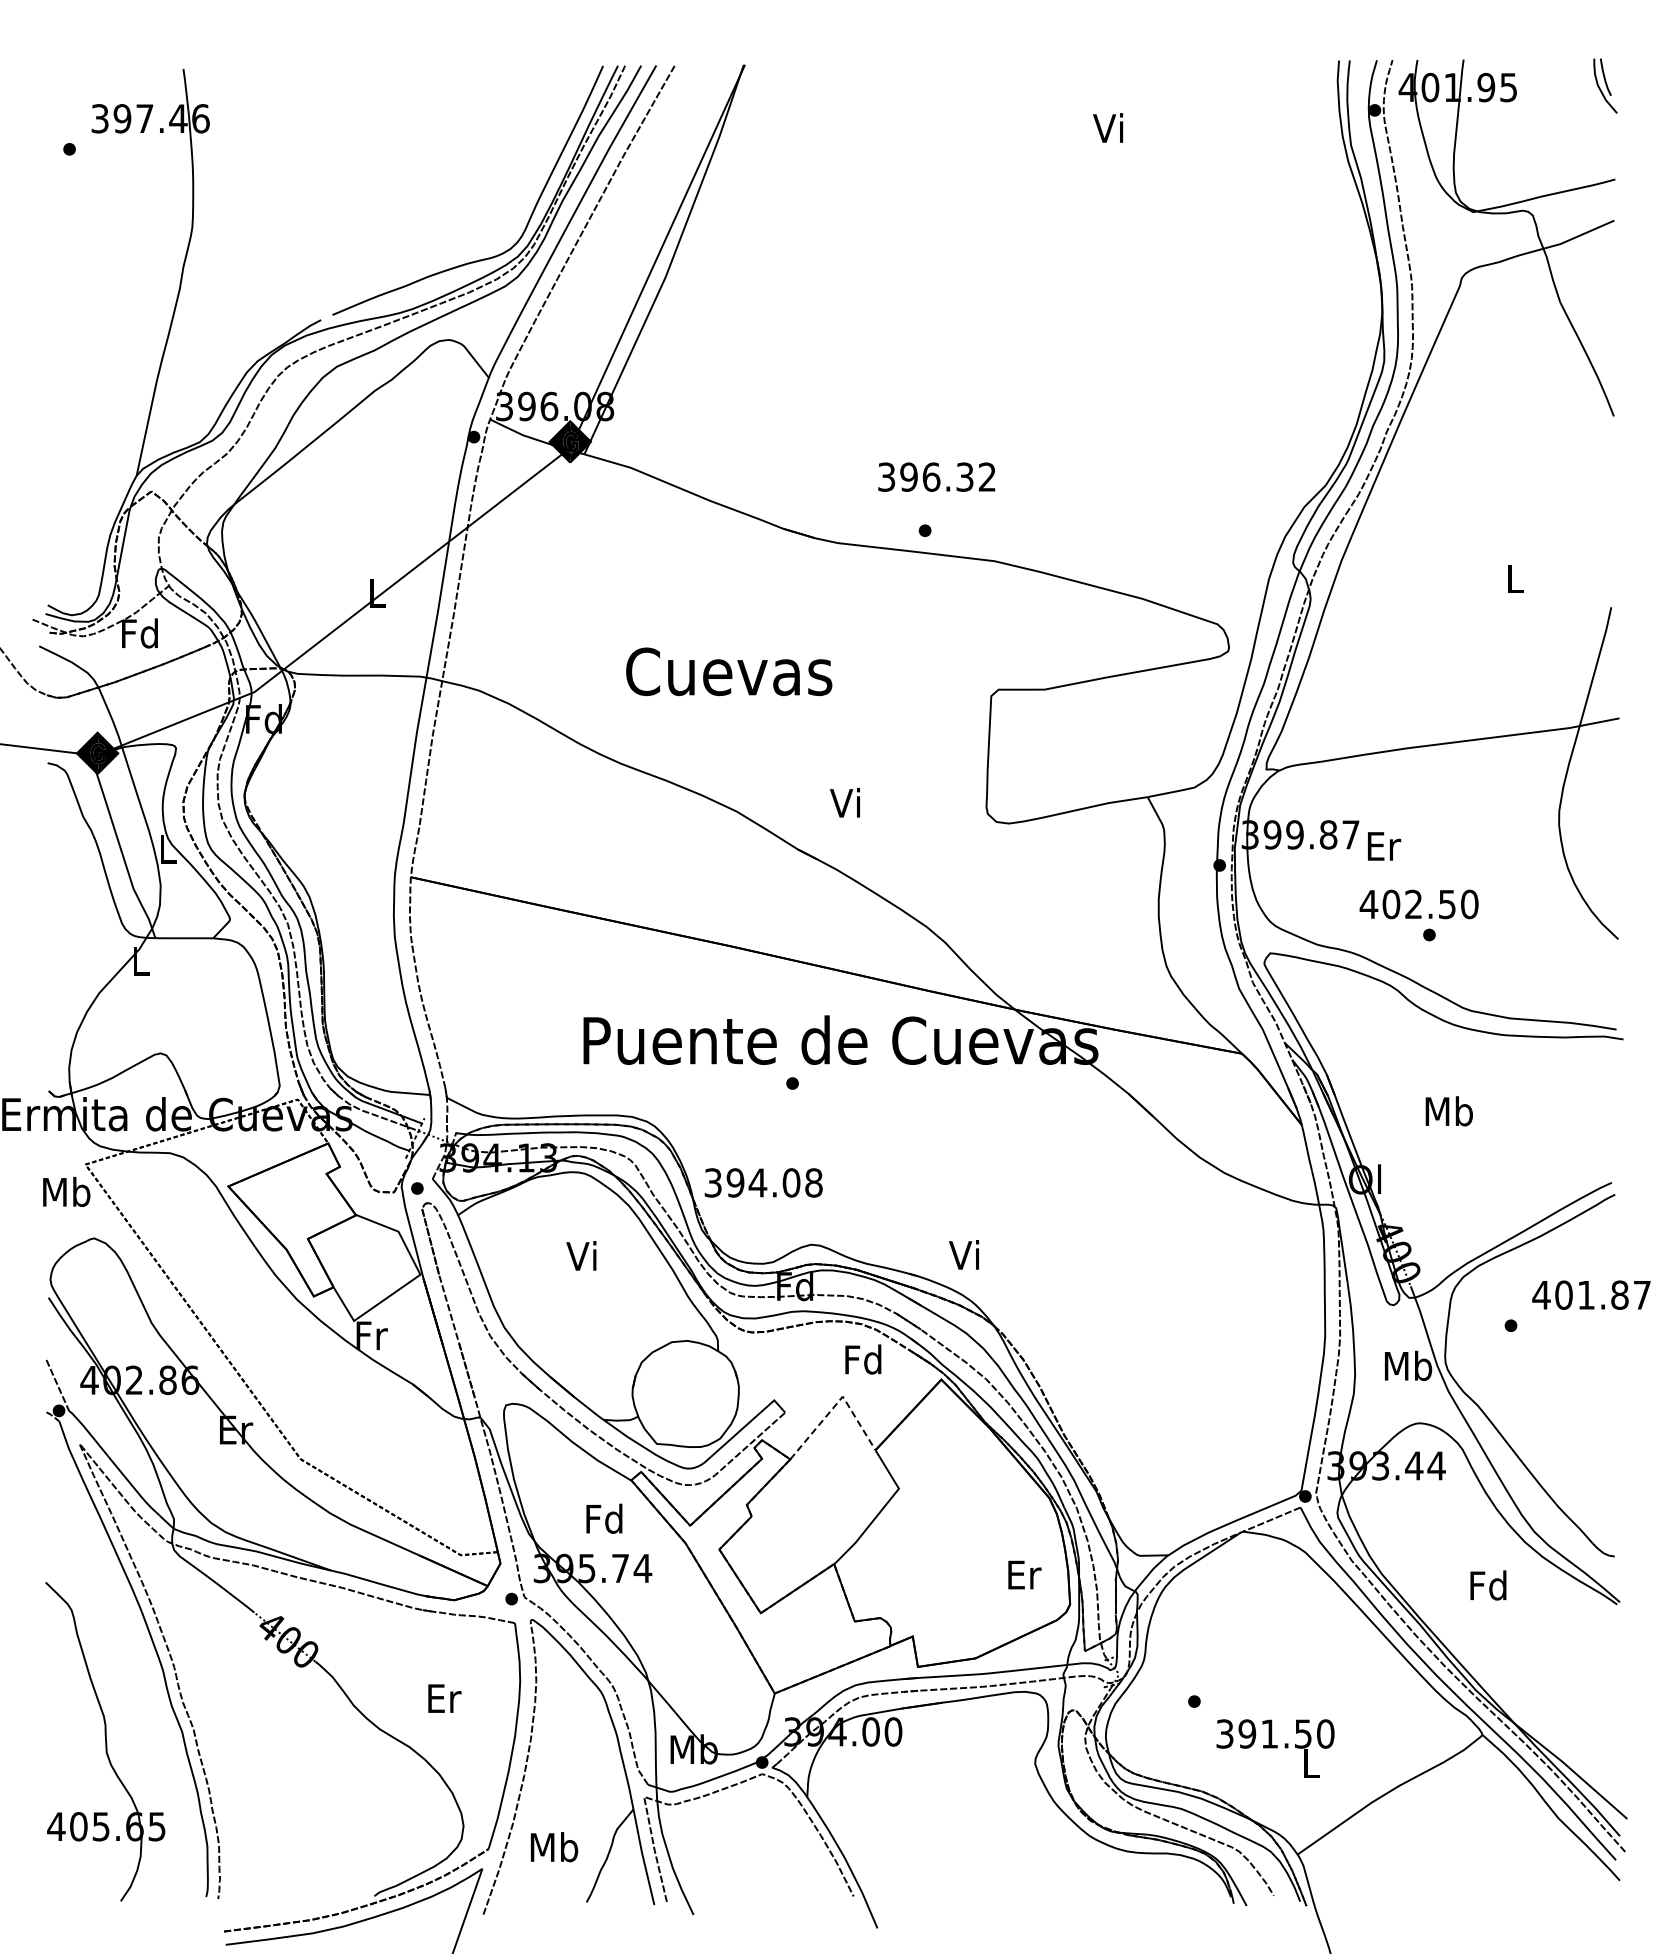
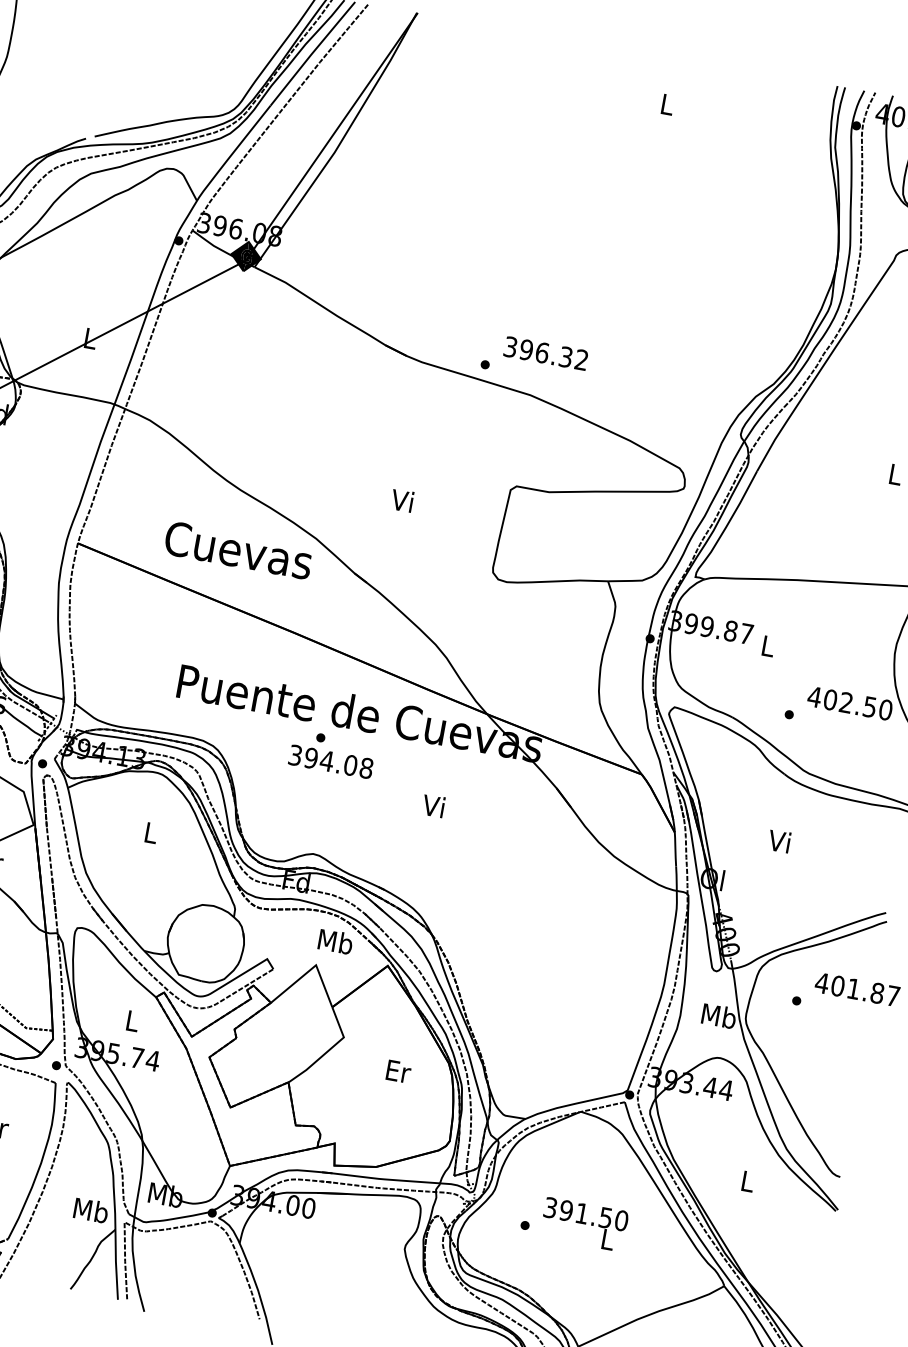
text: (1108, 127) -> (666, 103), Vi -> L
text: (936, 476) -> (545, 353), moved
text: (729, 671) -> (238, 550), moved
text: (844, 802) -> (401, 500), moved
text: (1384, 846) -> (768, 646), Er -> L
text: (1418, 904) -> (849, 703), moved
text: (1448, 1111) -> (780, 841), Mb -> Vi
text: (763, 1182) -> (331, 761), moved
text: (963, 1254) -> (433, 805), moved
text: (581, 1255) -> (149, 832), Vi -> L
text: (863, 1359) -> (335, 941), Fd -> Mb
line: (837, 1403) -> (311, 969), dashed -> solid
text: (604, 1518) -> (132, 1020), Fd -> L
text: (1024, 1574) -> (398, 1071), moved
text: (1488, 1585) -> (747, 1181), Fd -> L
text: (1275, 1748) -> (584, 1224), moved
text: (554, 1847) -> (91, 1210), moved

